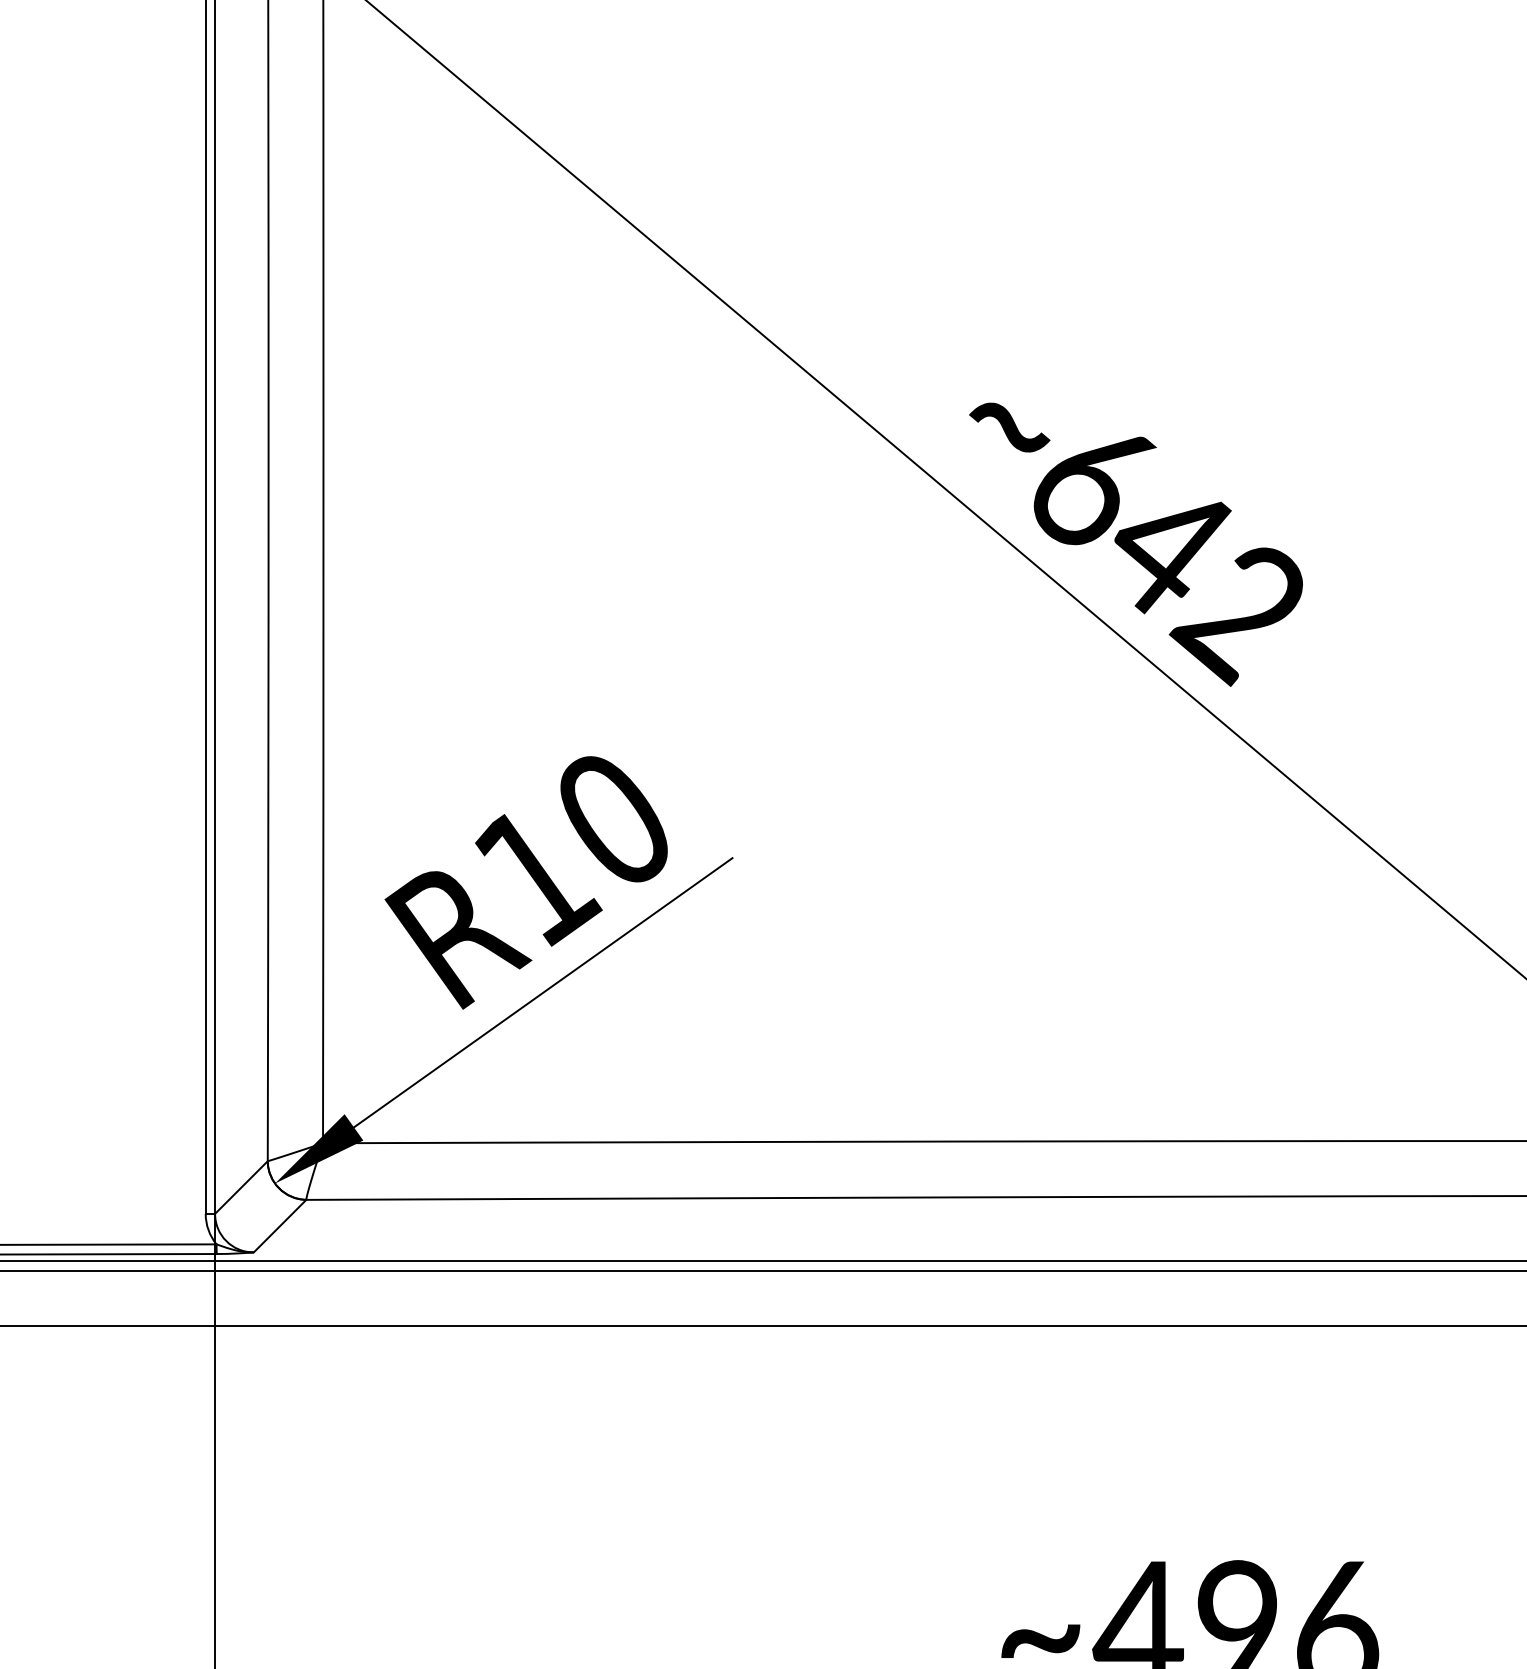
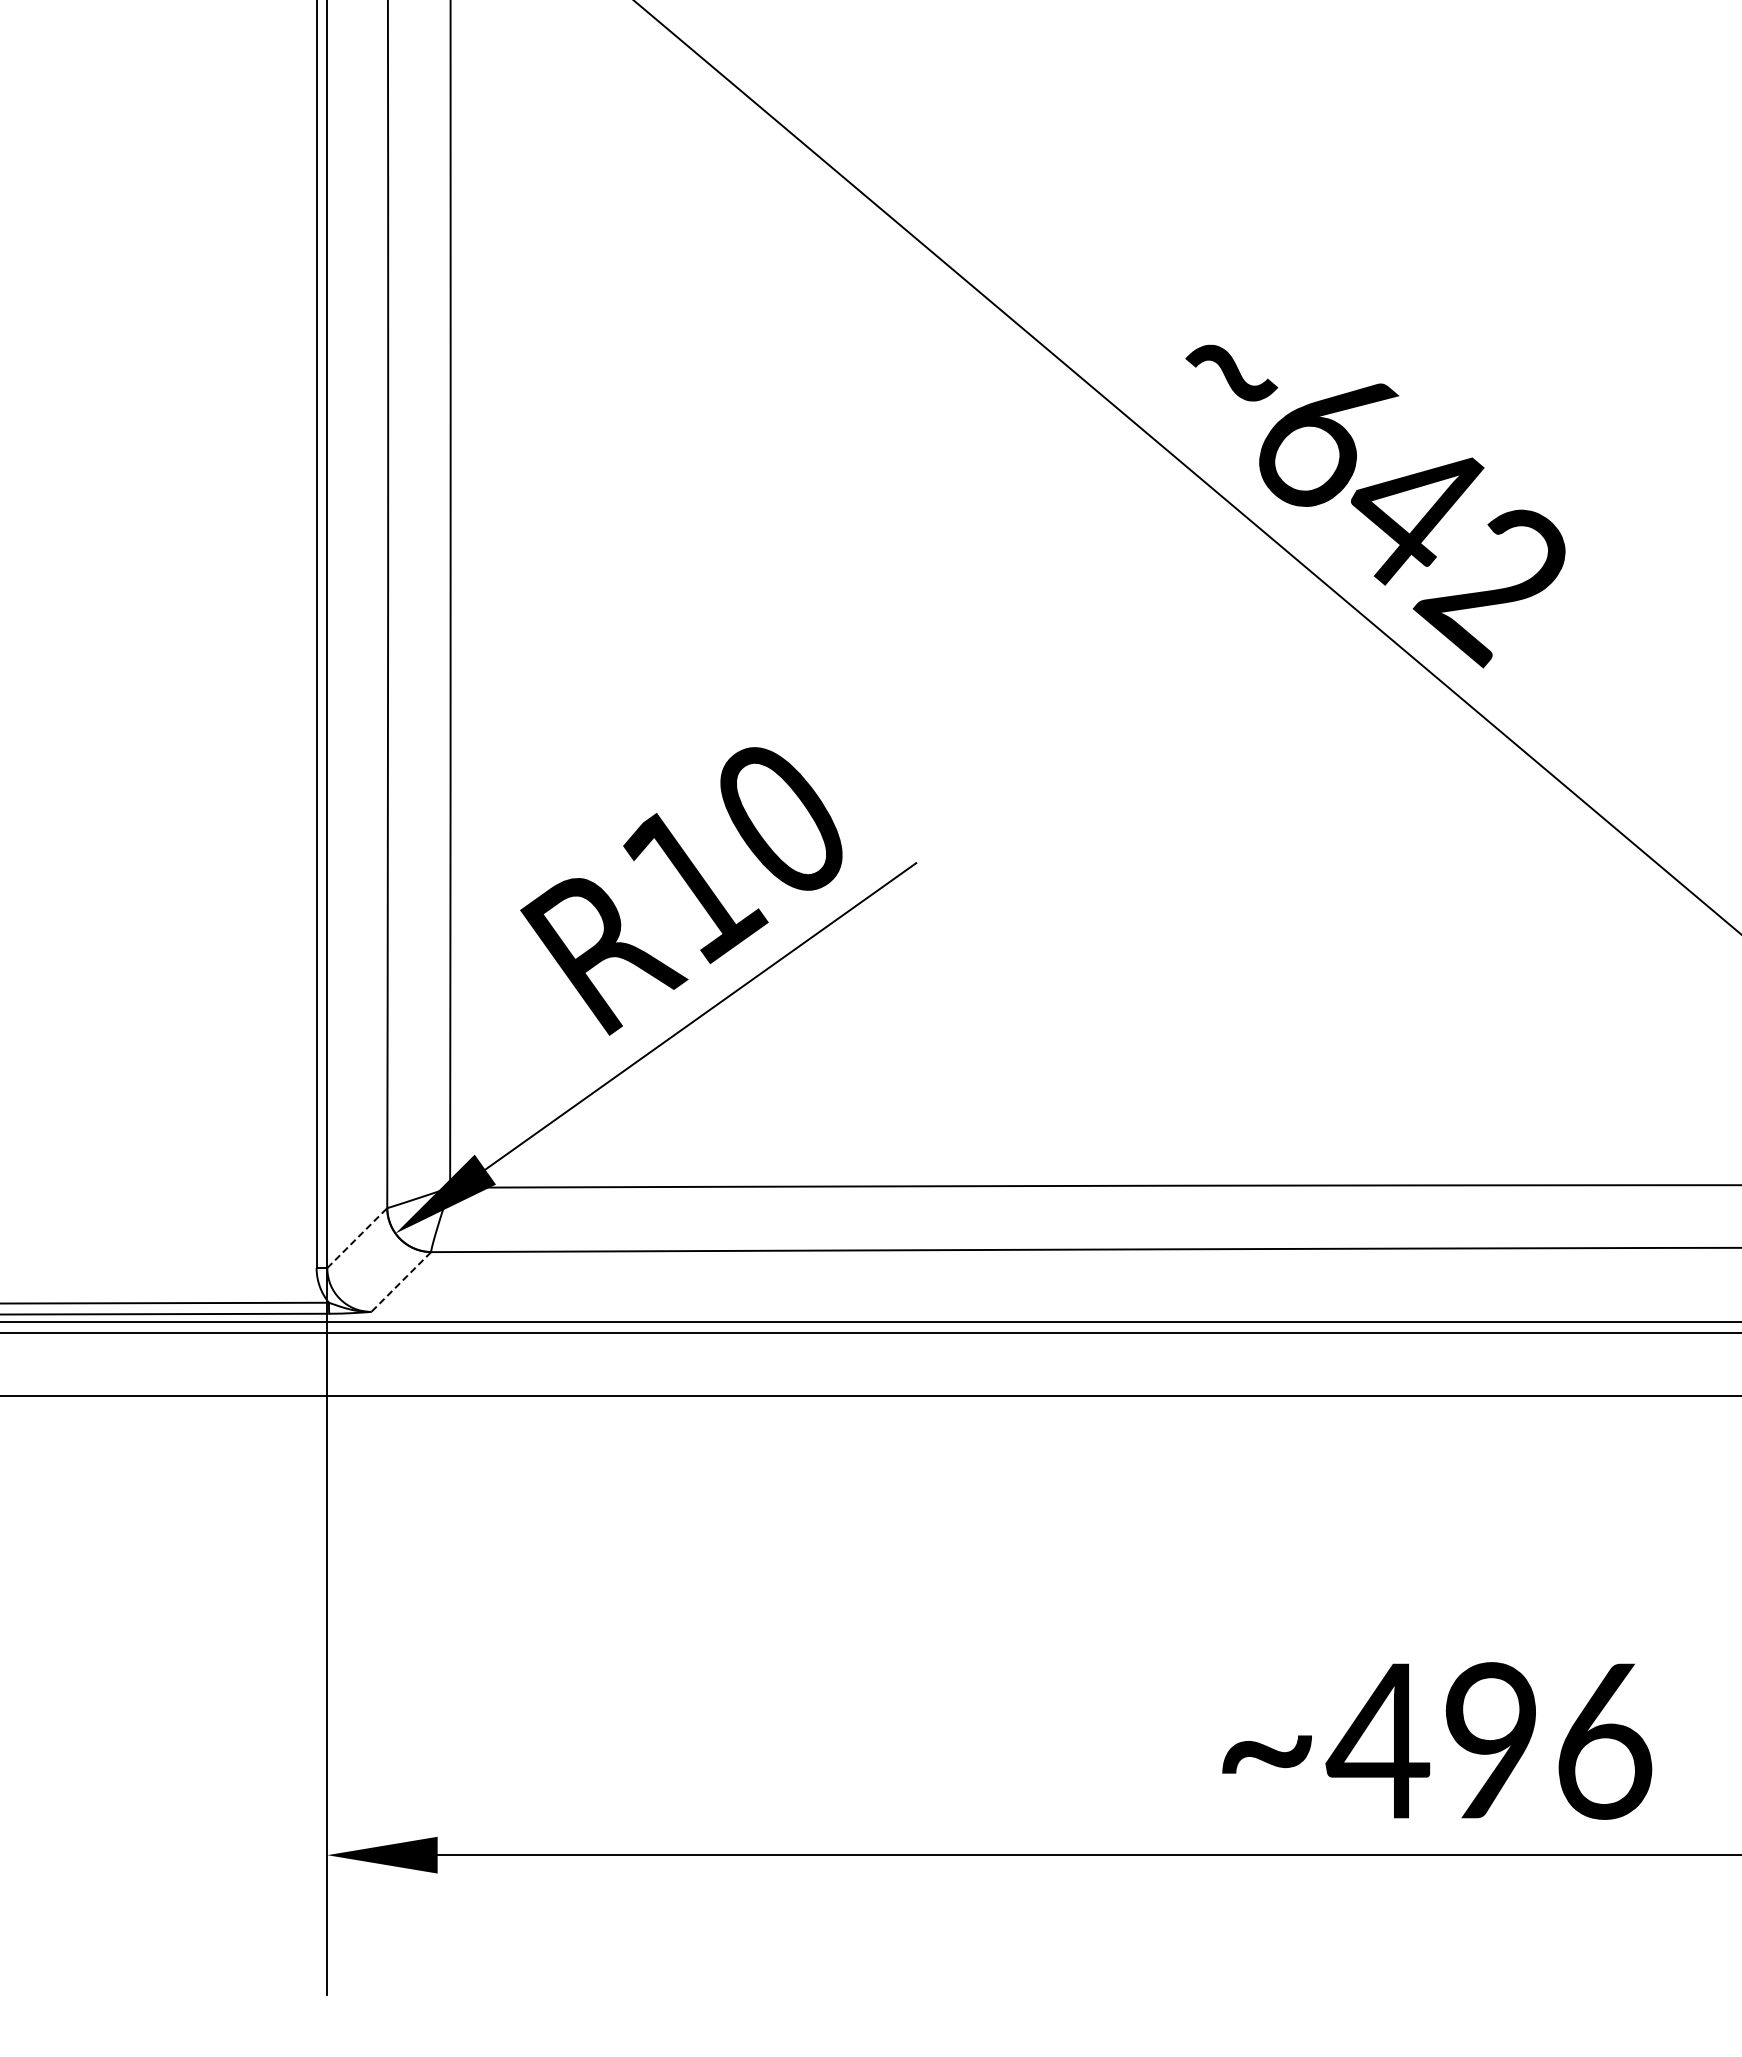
line: (241, 1187) -> (357, 1237), solid -> dashed
line: (279, 1226) -> (400, 1282), solid -> dashed

